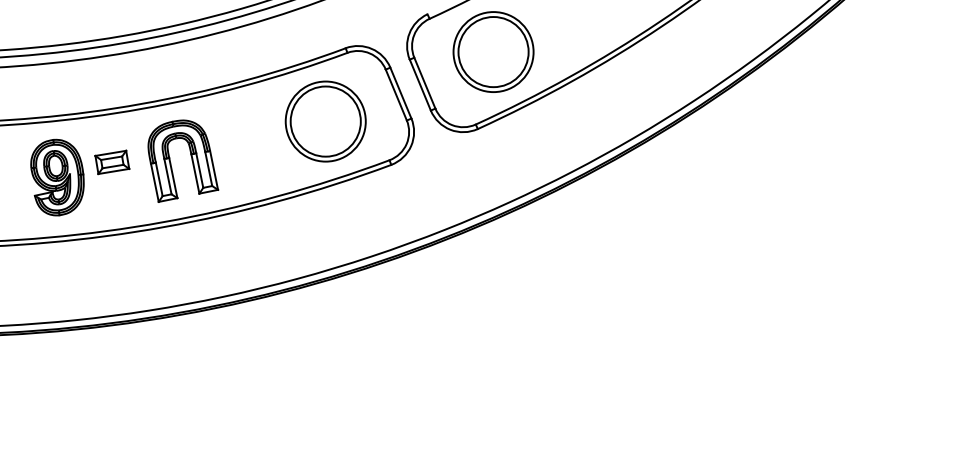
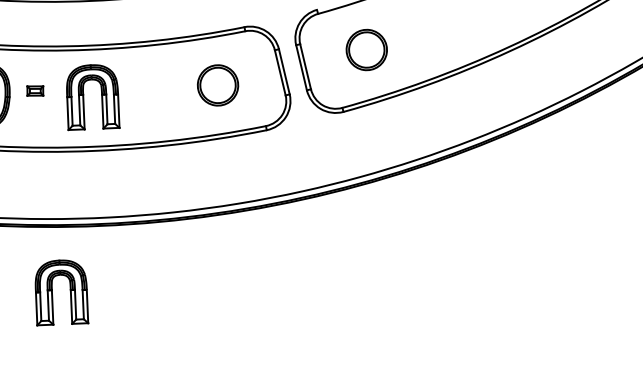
part: (493, 51) -> (366, 49), size x0.6
part: (325, 121) -> (217, 85), size x0.6
part: (112, 162) -> (35, 91), size x0.6
part: (191, 395) -> (70, 295), added

